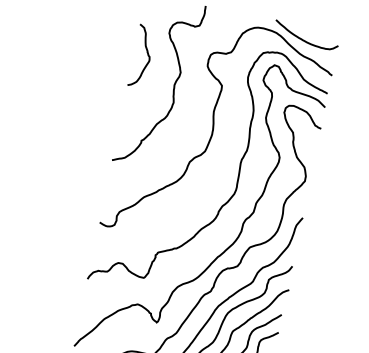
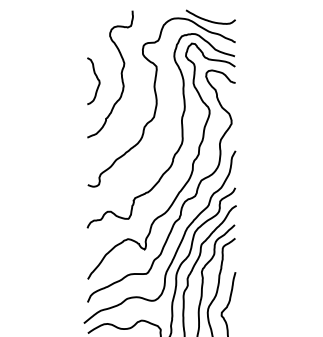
curve: (146, 53) -> (96, 78), moved

